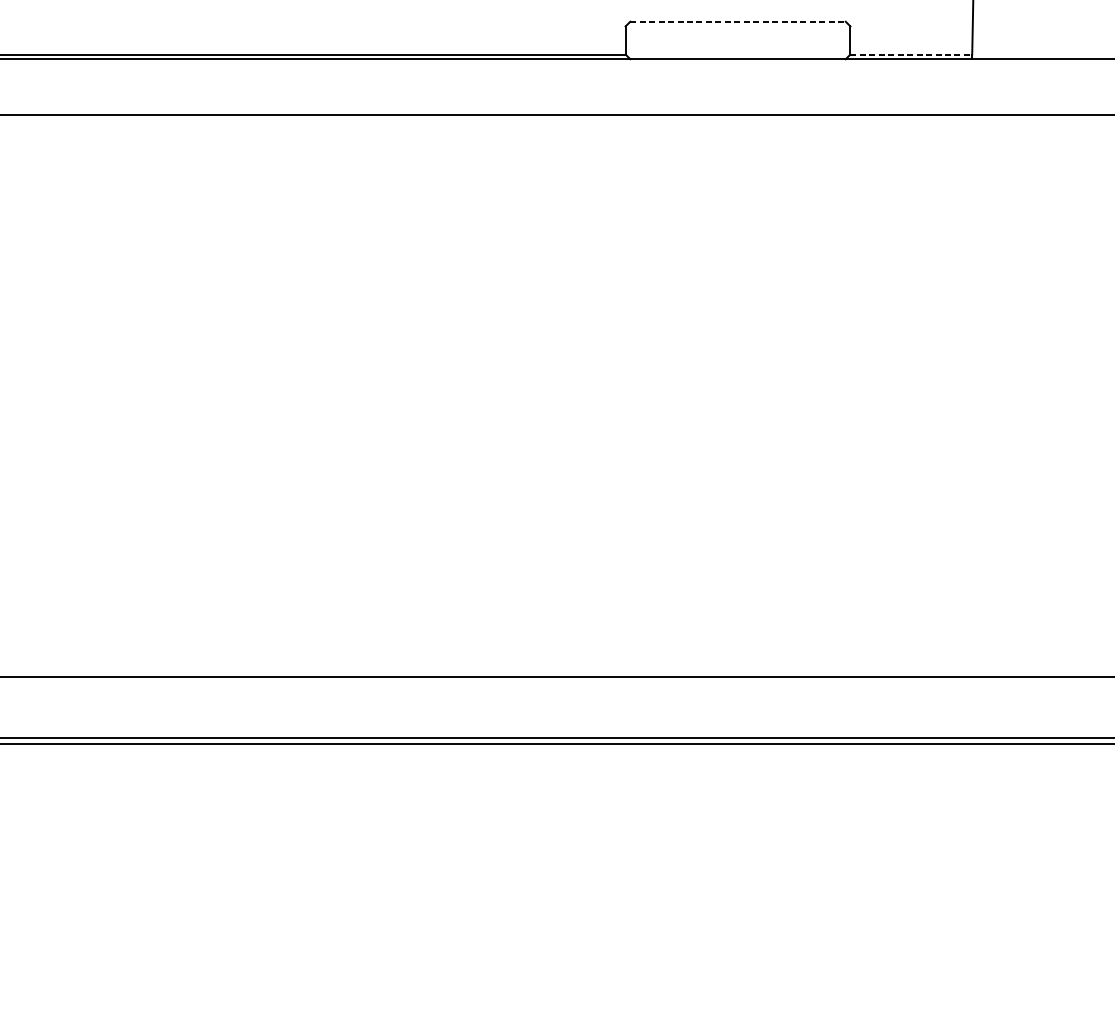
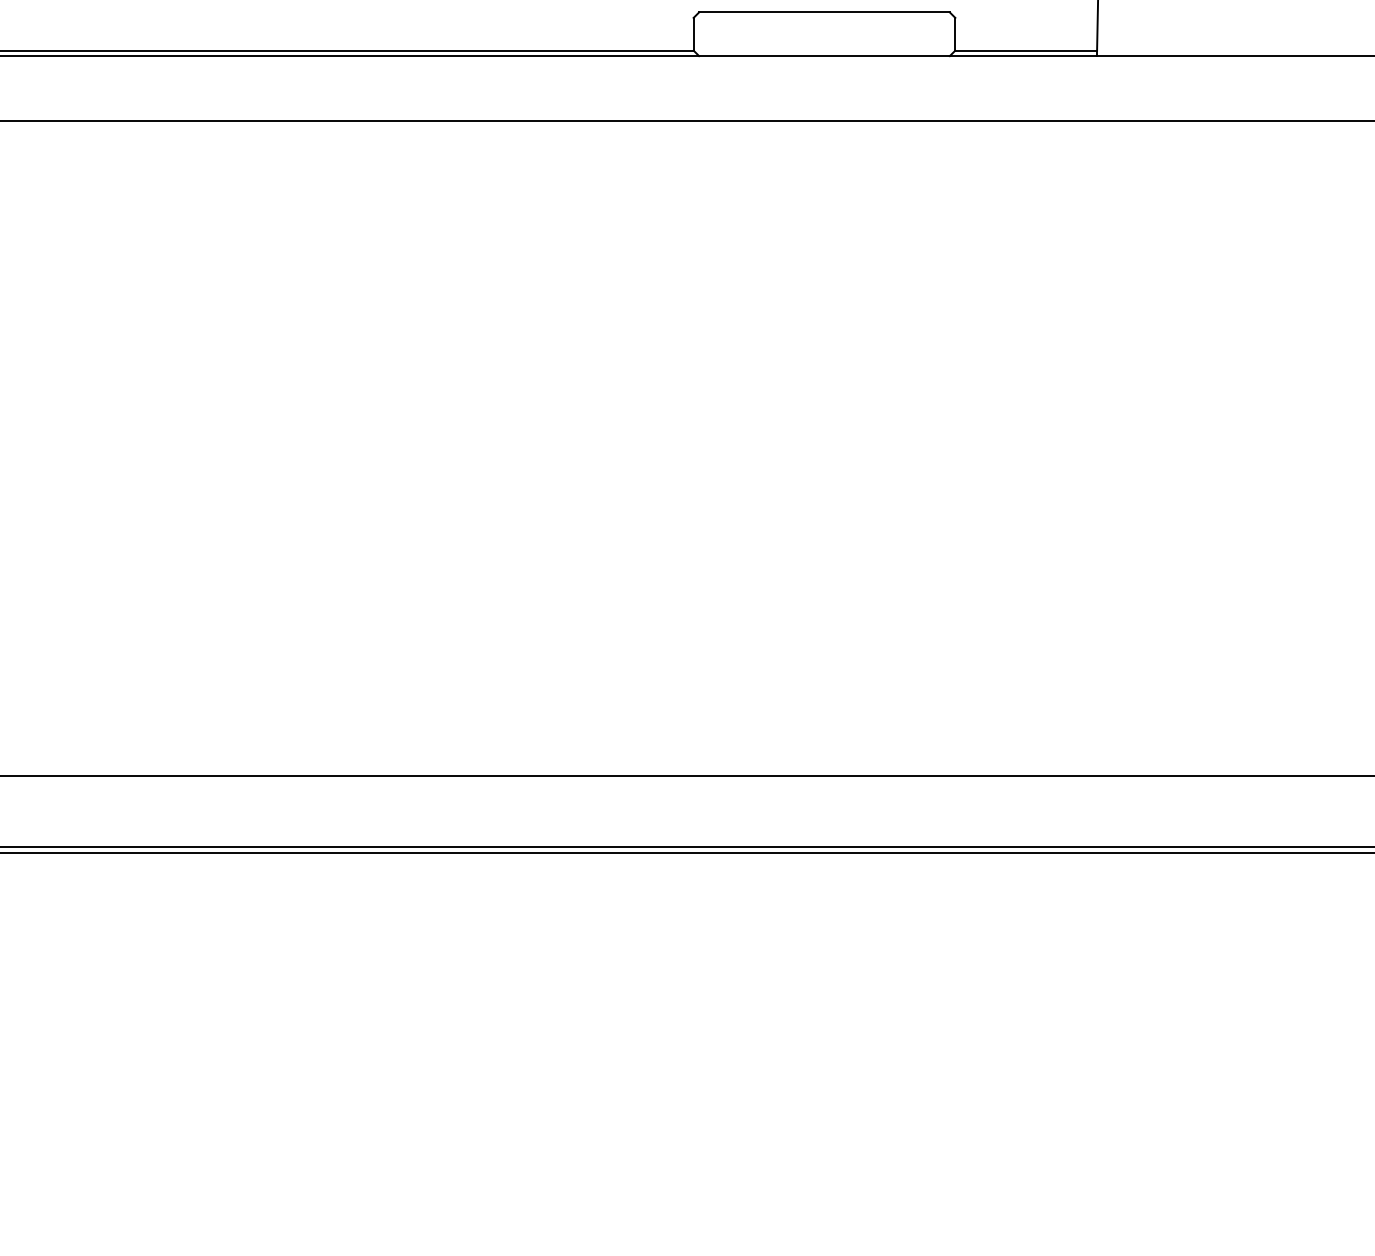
line: (738, 21) -> (824, 12), dashed -> solid
line: (911, 54) -> (1026, 50), dashed -> solid

